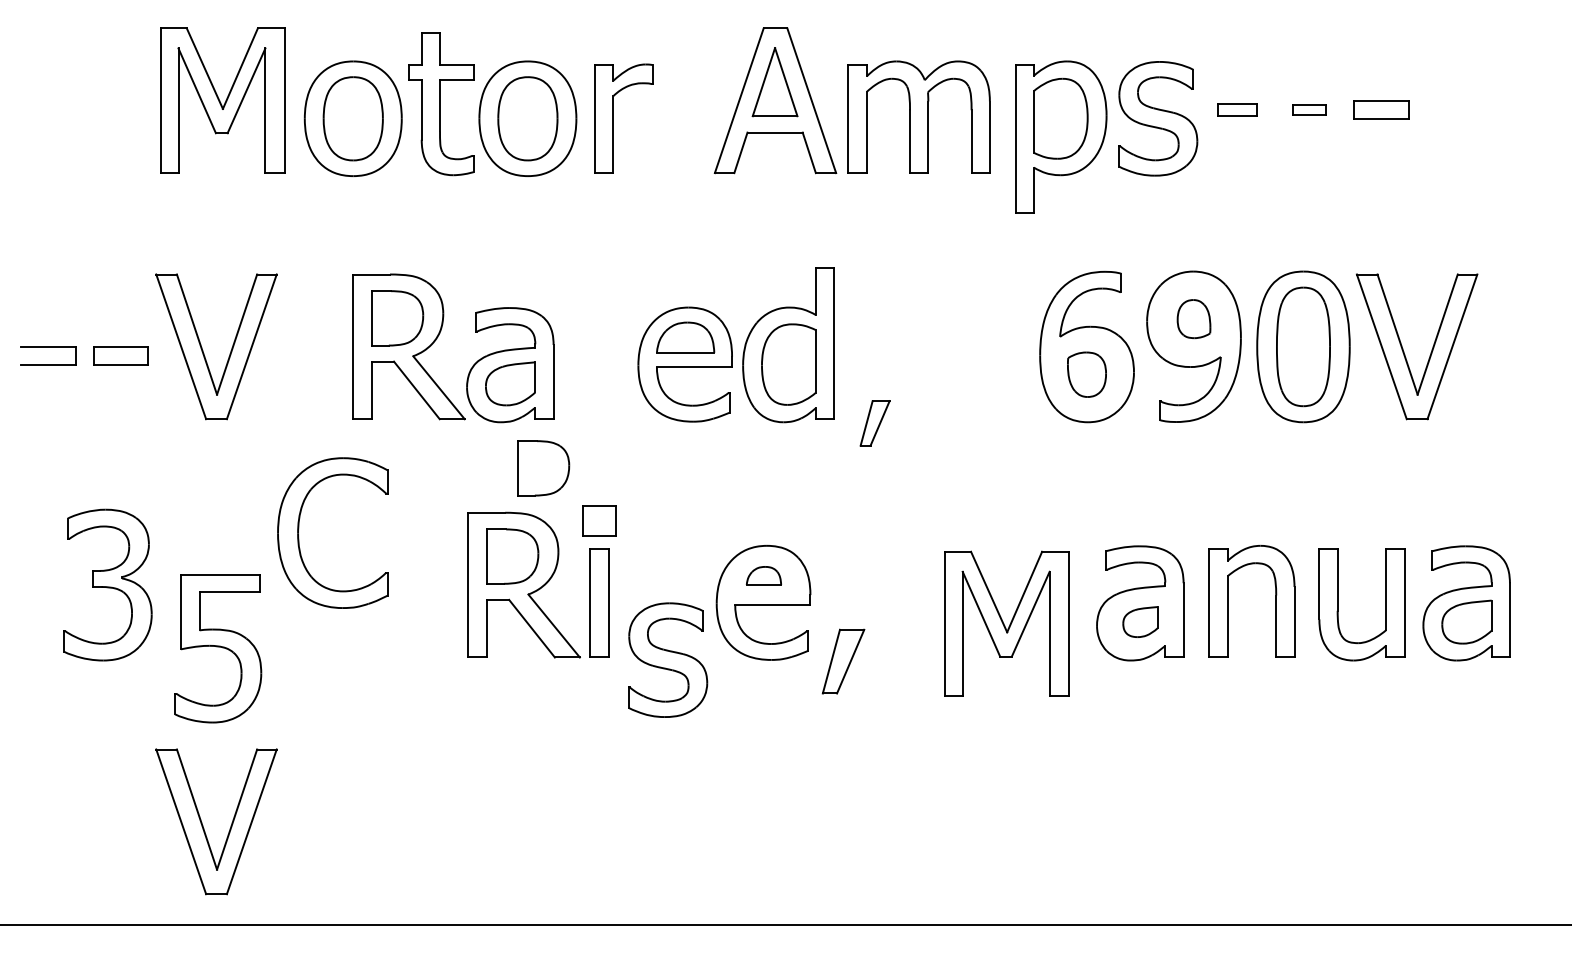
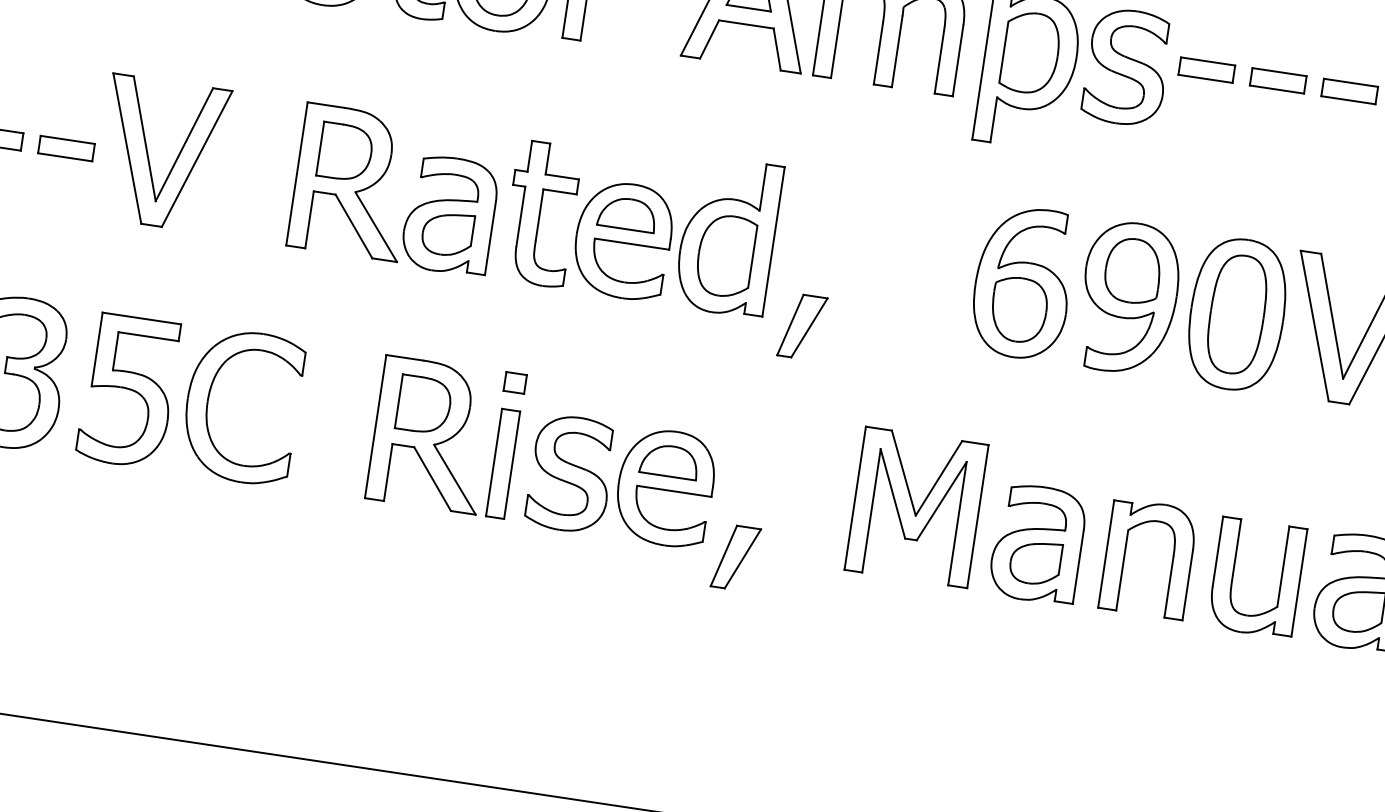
part: (1237, 109) -> (1207, 69), size x1.43
part: (1309, 109) -> (1278, 80), size x1.67
part: (1193, 318) -> (1132, 270), size x1.67
part: (599, 350) -> (540, 214), added
part: (1086, 374) -> (1018, 309), size x1.43
part: (874, 423) -> (801, 326), size x1.43
part: (543, 468) -> (467, 322), removed
part: (599, 521) -> (515, 383), size x0.62
part: (299, 528) -> (209, 397), moved
part: (763, 575) -> (669, 460), size x1.67
part: (1140, 621) -> (1035, 561), size x1.43
part: (1006, 623) -> (916, 506), moved
part: (218, 648) -> (128, 391), moved
part: (668, 659) -> (571, 473), moved
part: (203, 825) -> (78, 625), removed

